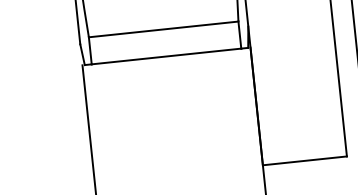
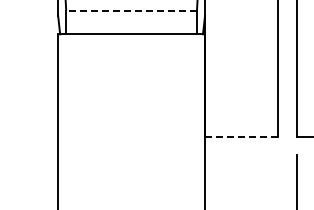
line: (163, 29) -> (131, 10), solid -> dashed
line: (304, 161) -> (241, 137), solid -> dashed

